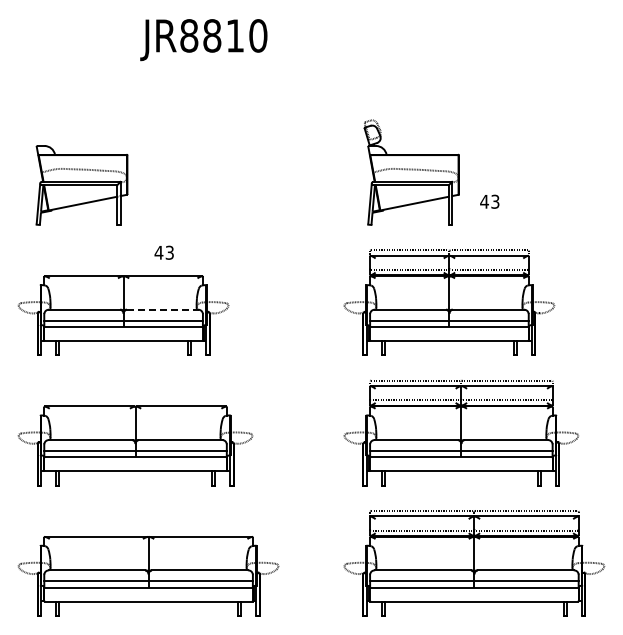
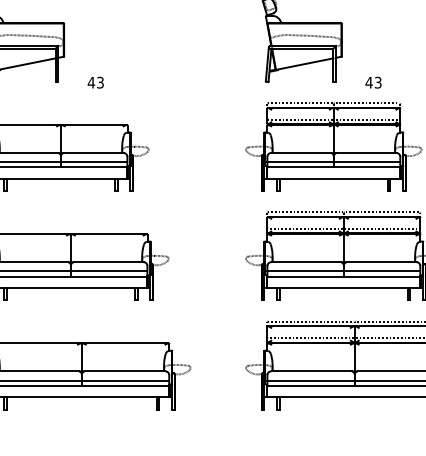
text: (489, 201) -> (373, 82), moved
text: (163, 252) -> (95, 82), moved
line: (162, 309) -> (93, 152), dashed -> solid

